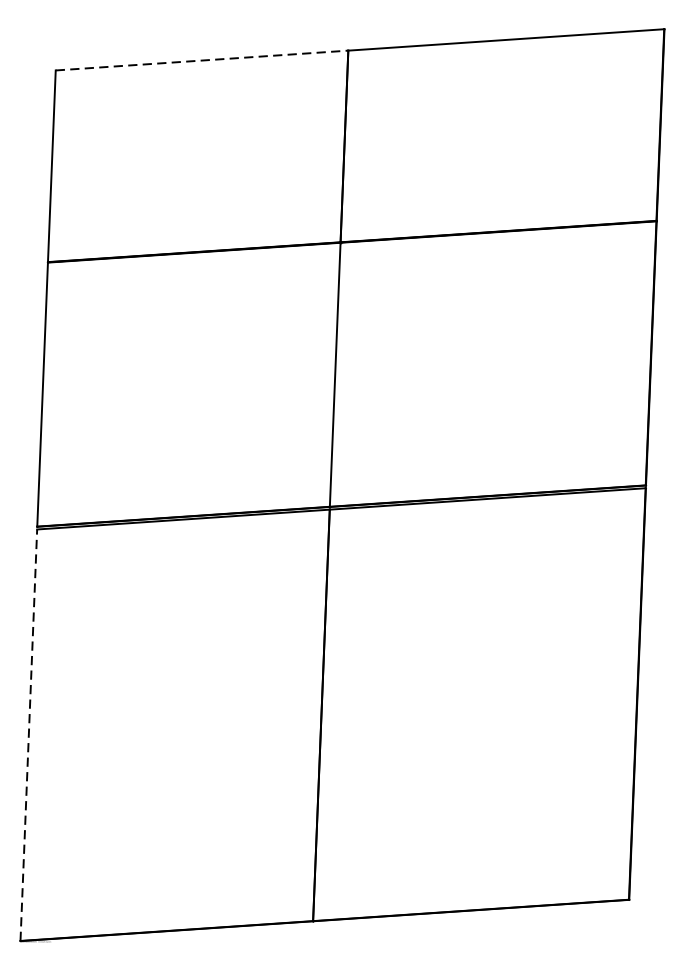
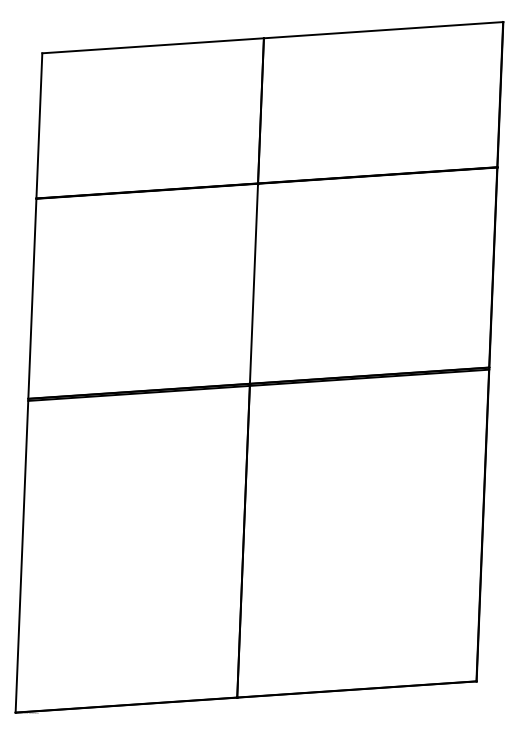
line: (202, 60) -> (153, 45), dashed -> solid
line: (28, 734) -> (21, 556), dashed -> solid

